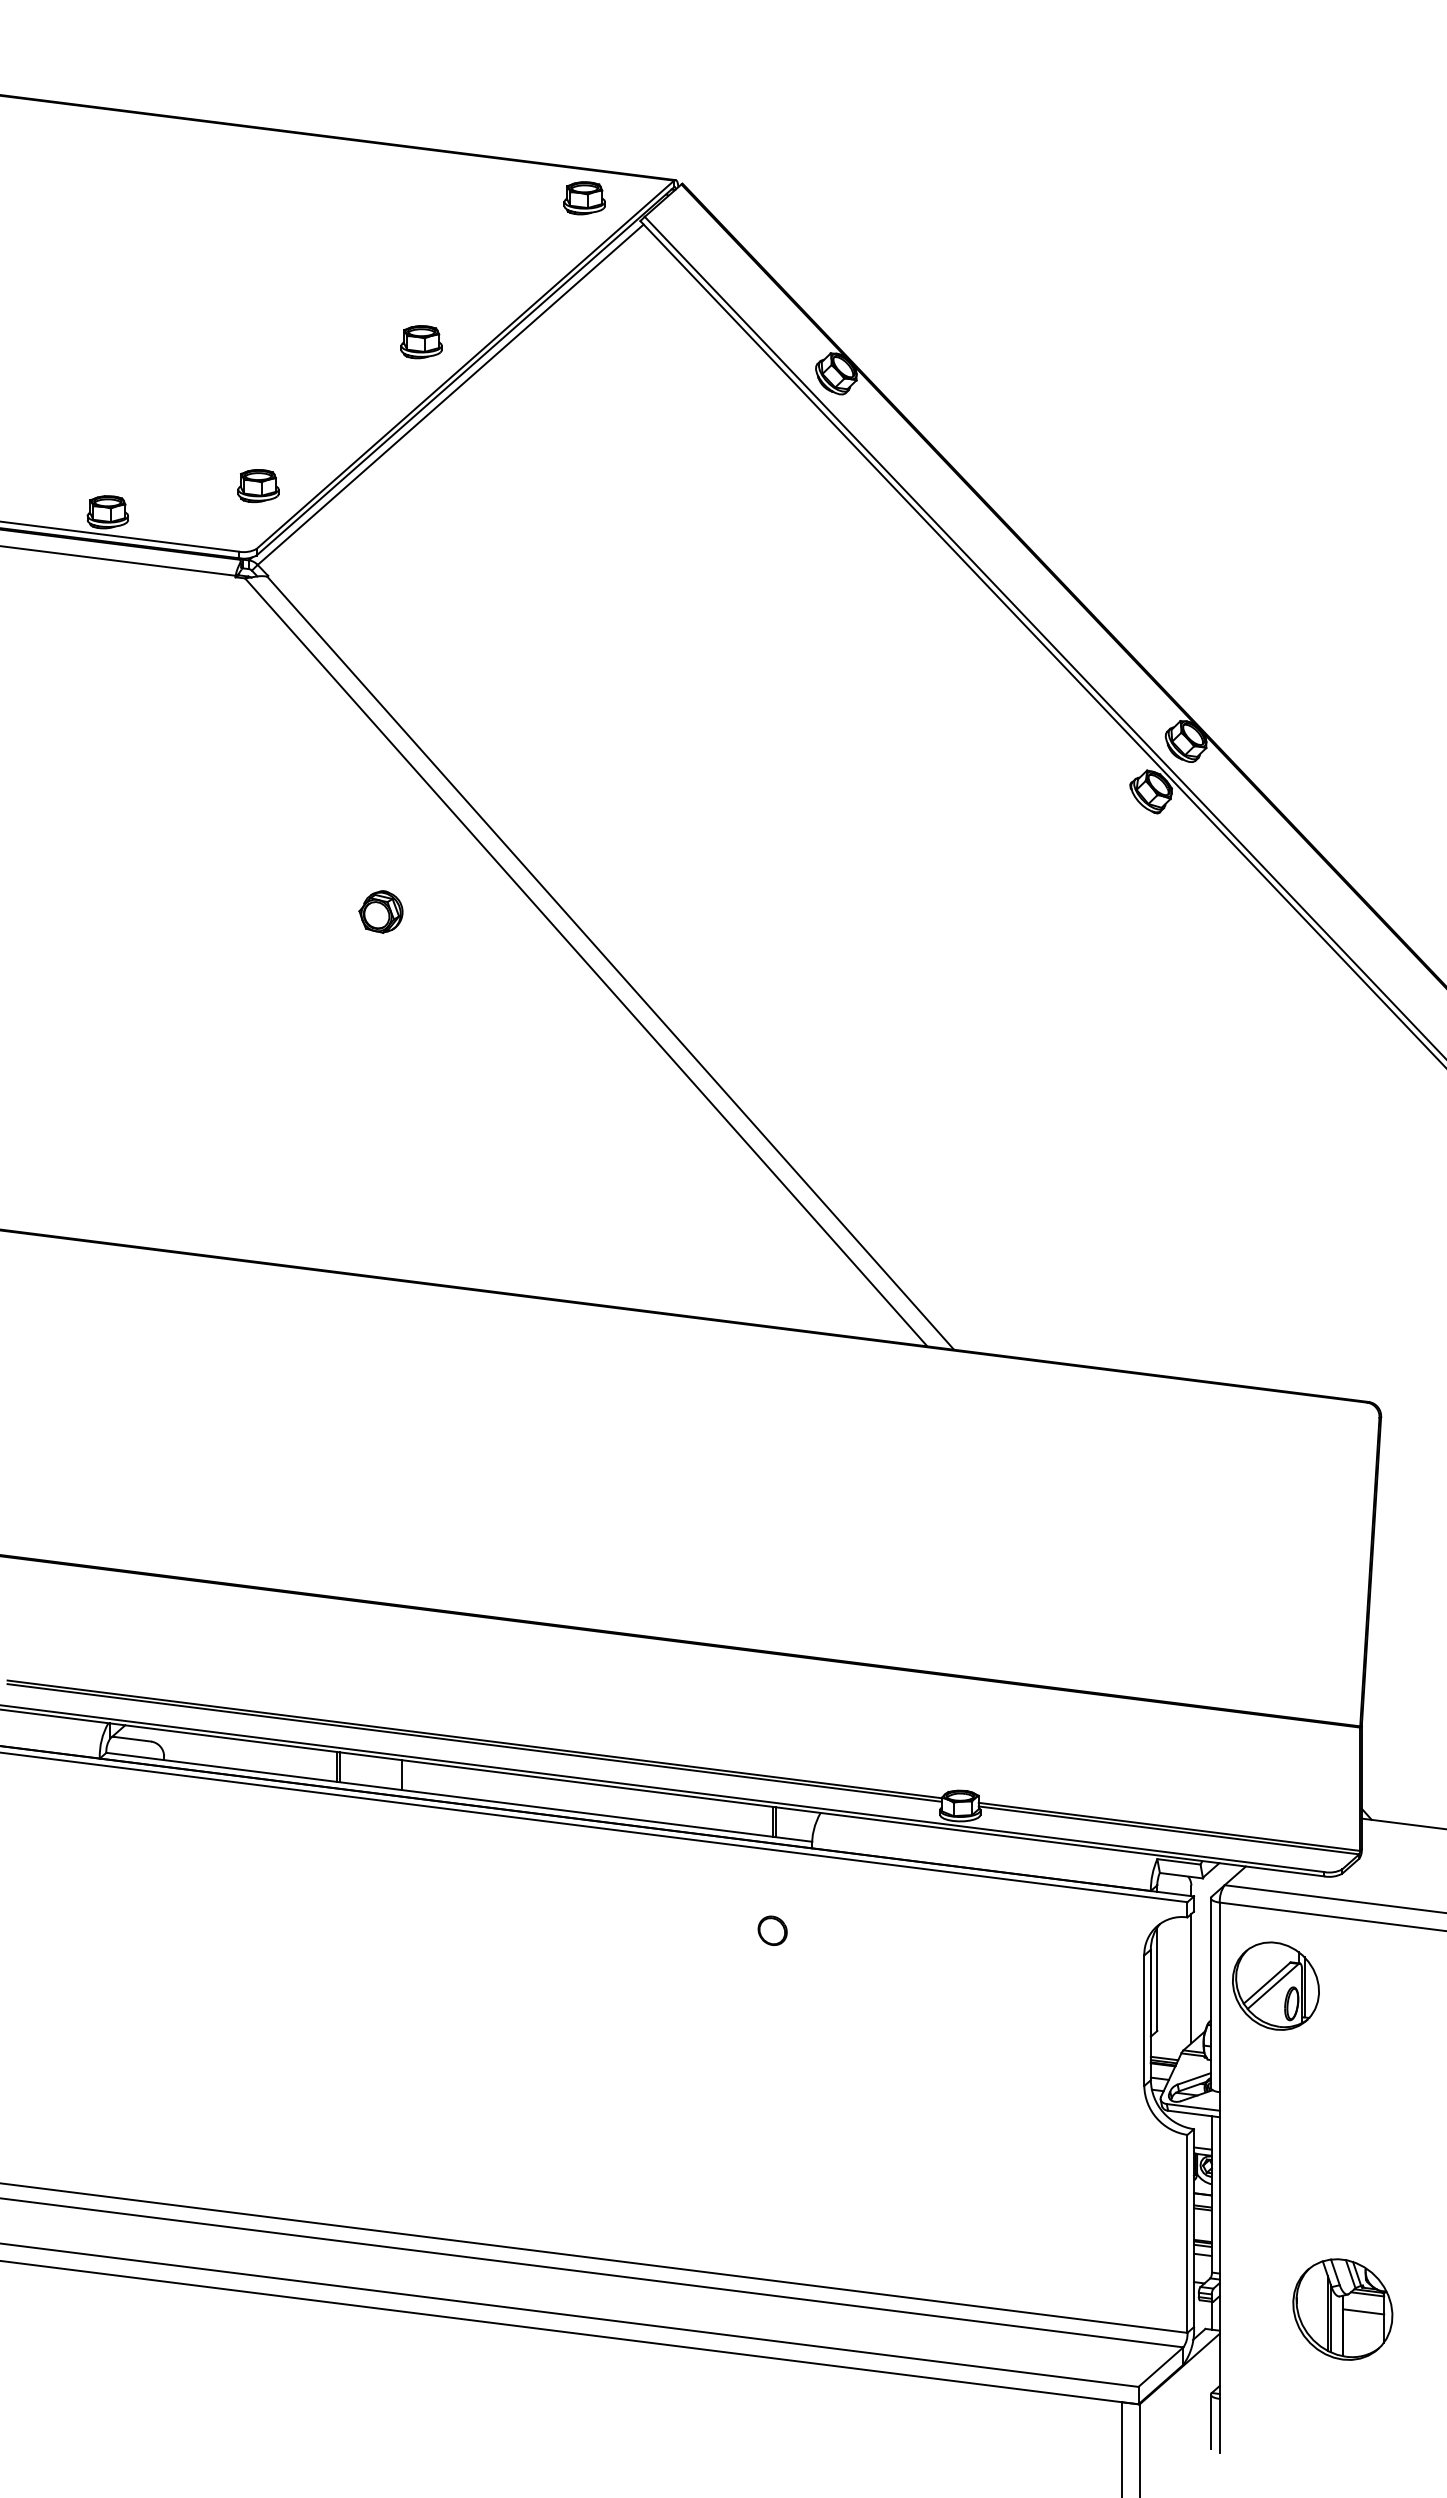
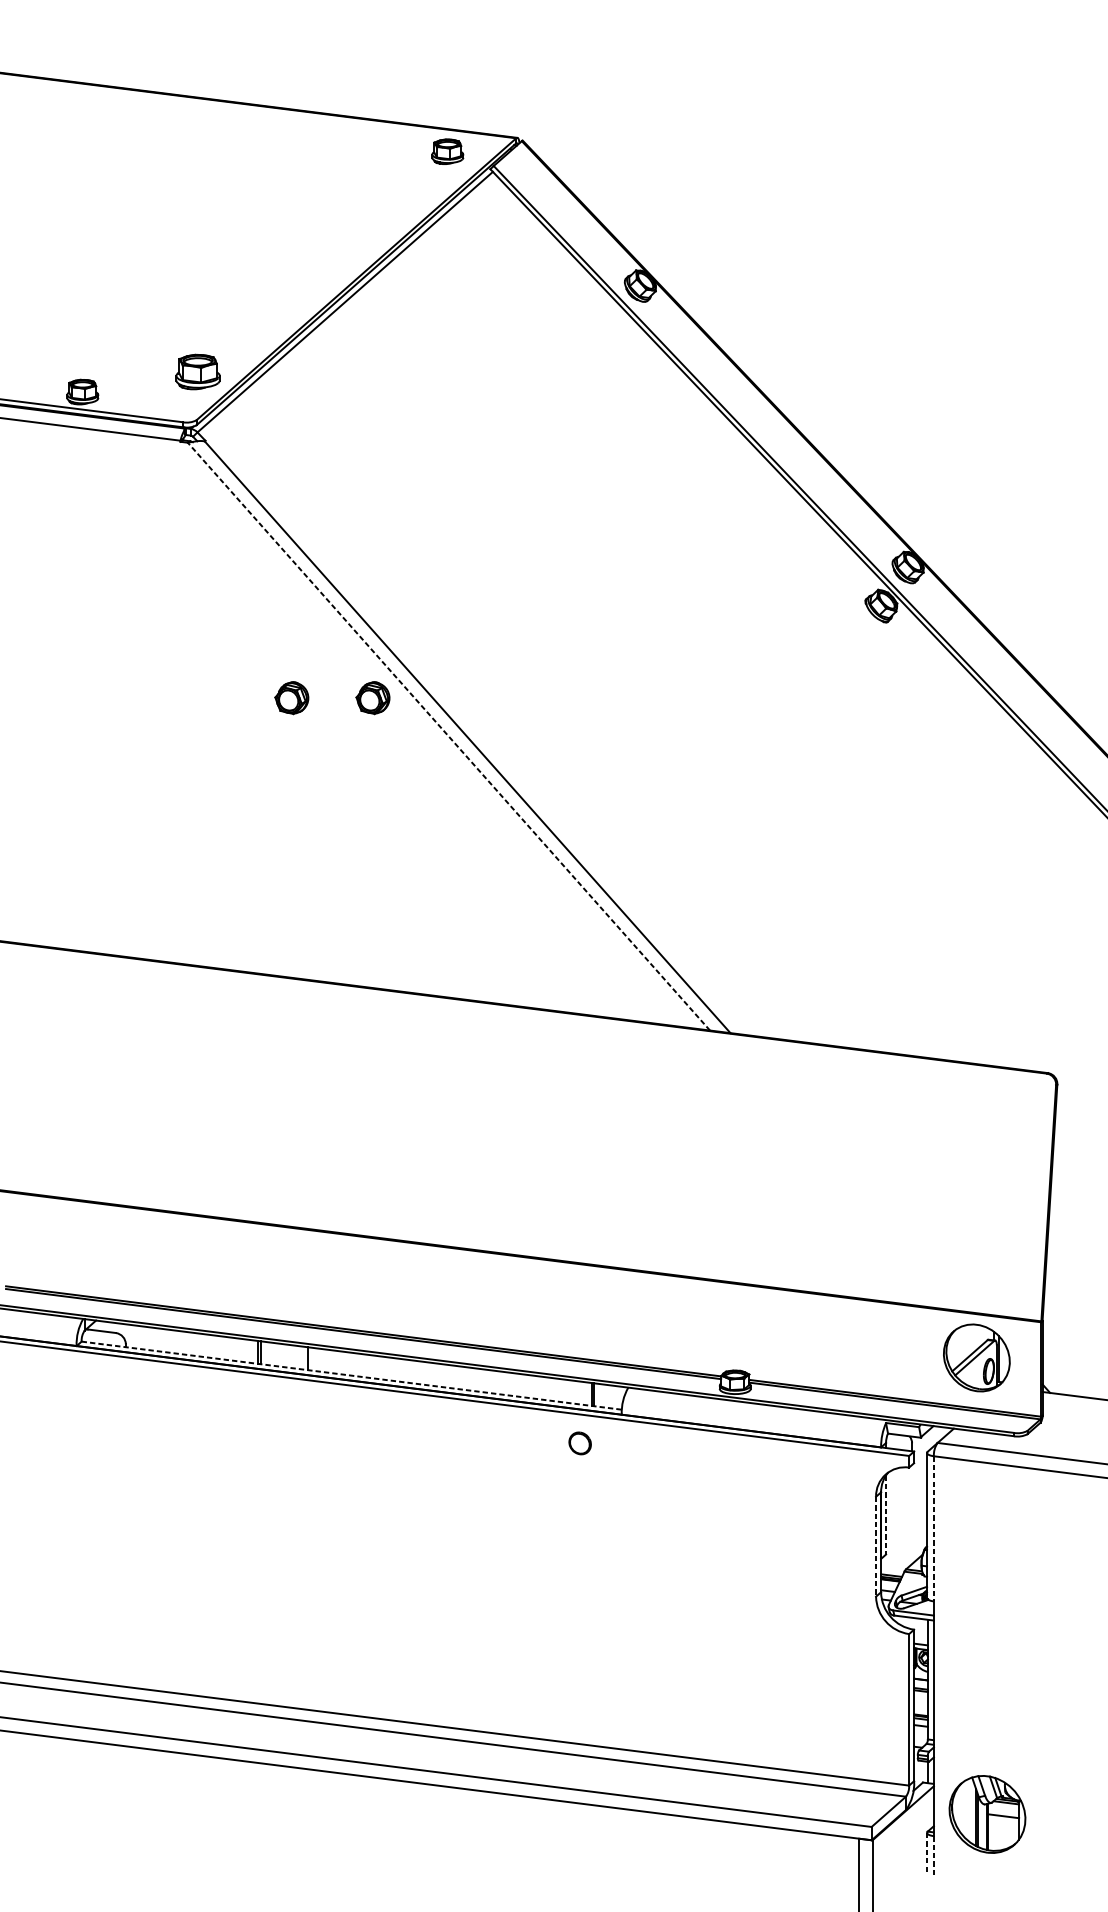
part: (421, 342) -> (322, 262), removed
part: (258, 485) -> (198, 371), size x1.4
part: (486, 911) -> (372, 697), added
line: (586, 962) -> (449, 736), solid -> dashed
line: (459, 1797) -> (351, 1375), solid -> dashed
part: (772, 1930) -> (580, 1443), moved
line: (1191, 1978) -> (912, 1514), removed
line: (1157, 1979) -> (886, 1515), solid -> dashed
part: (1275, 1985) -> (976, 1357), moved
line: (1219, 1997) -> (933, 1528), solid -> dashed
line: (1144, 2021) -> (876, 1547), solid -> dashed
part: (1342, 2309) -> (987, 1814), moved
line: (1210, 2422) -> (926, 1854), solid -> dashed
line: (1219, 2426) -> (933, 1857), solid -> dashed

